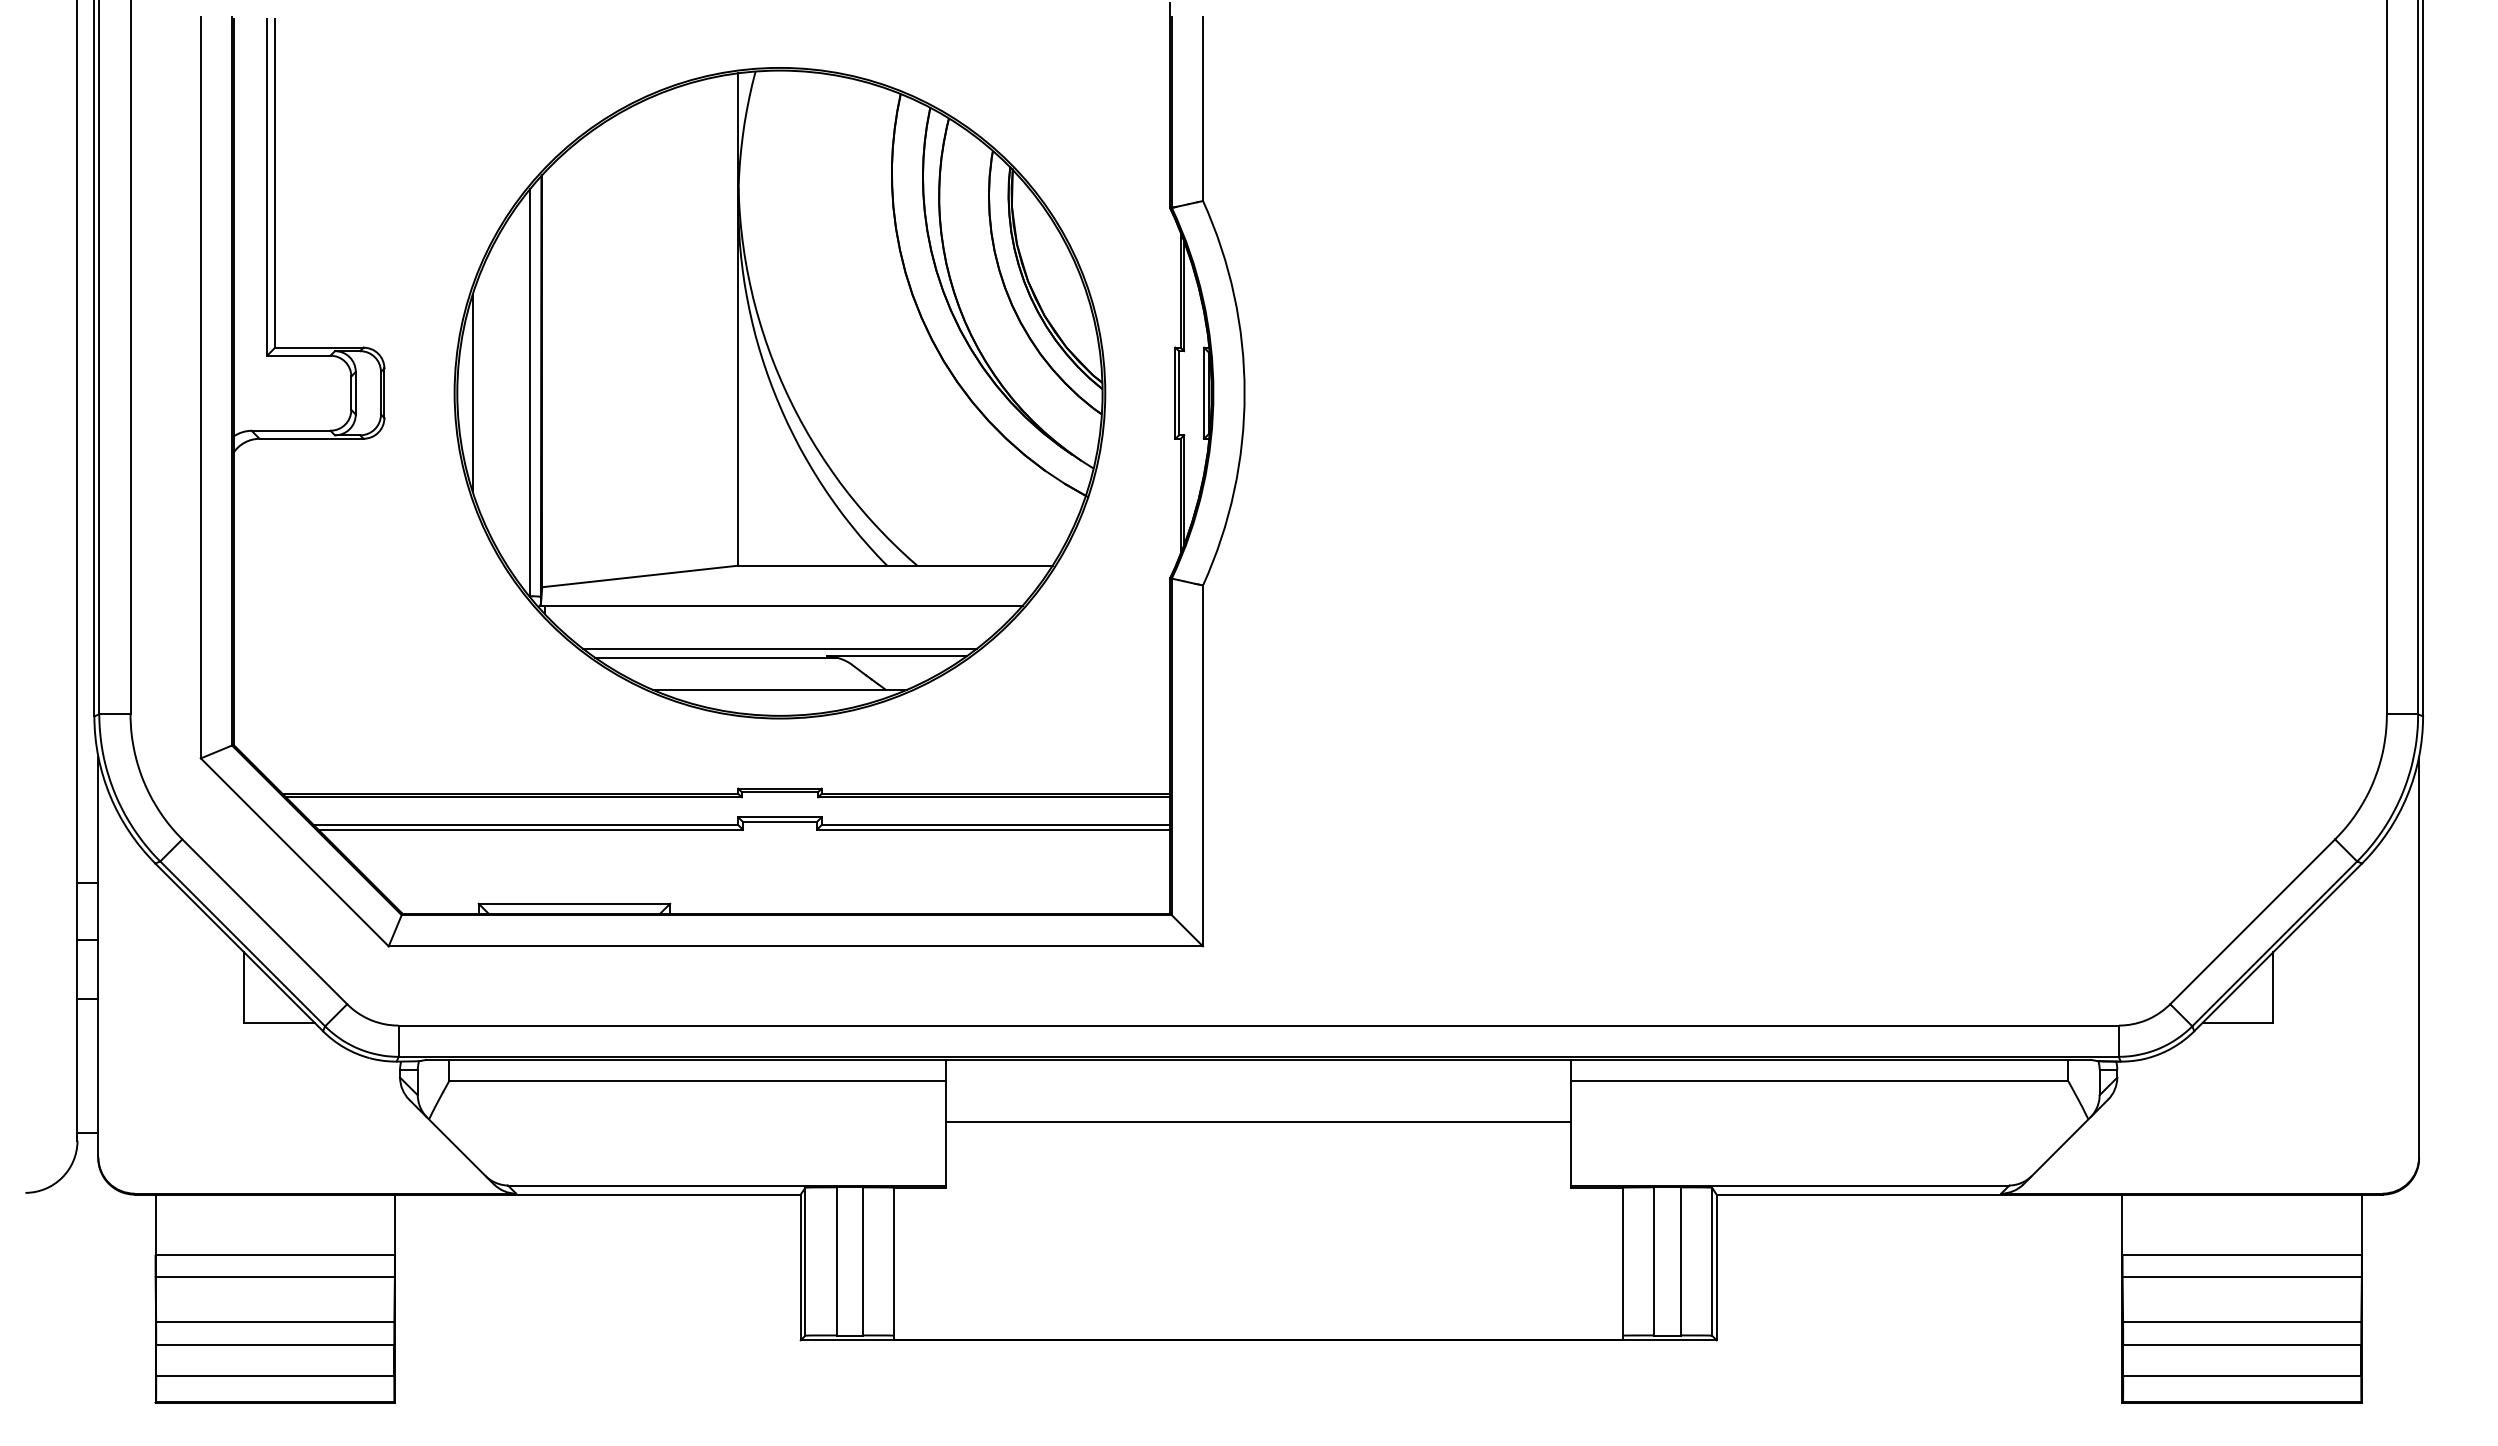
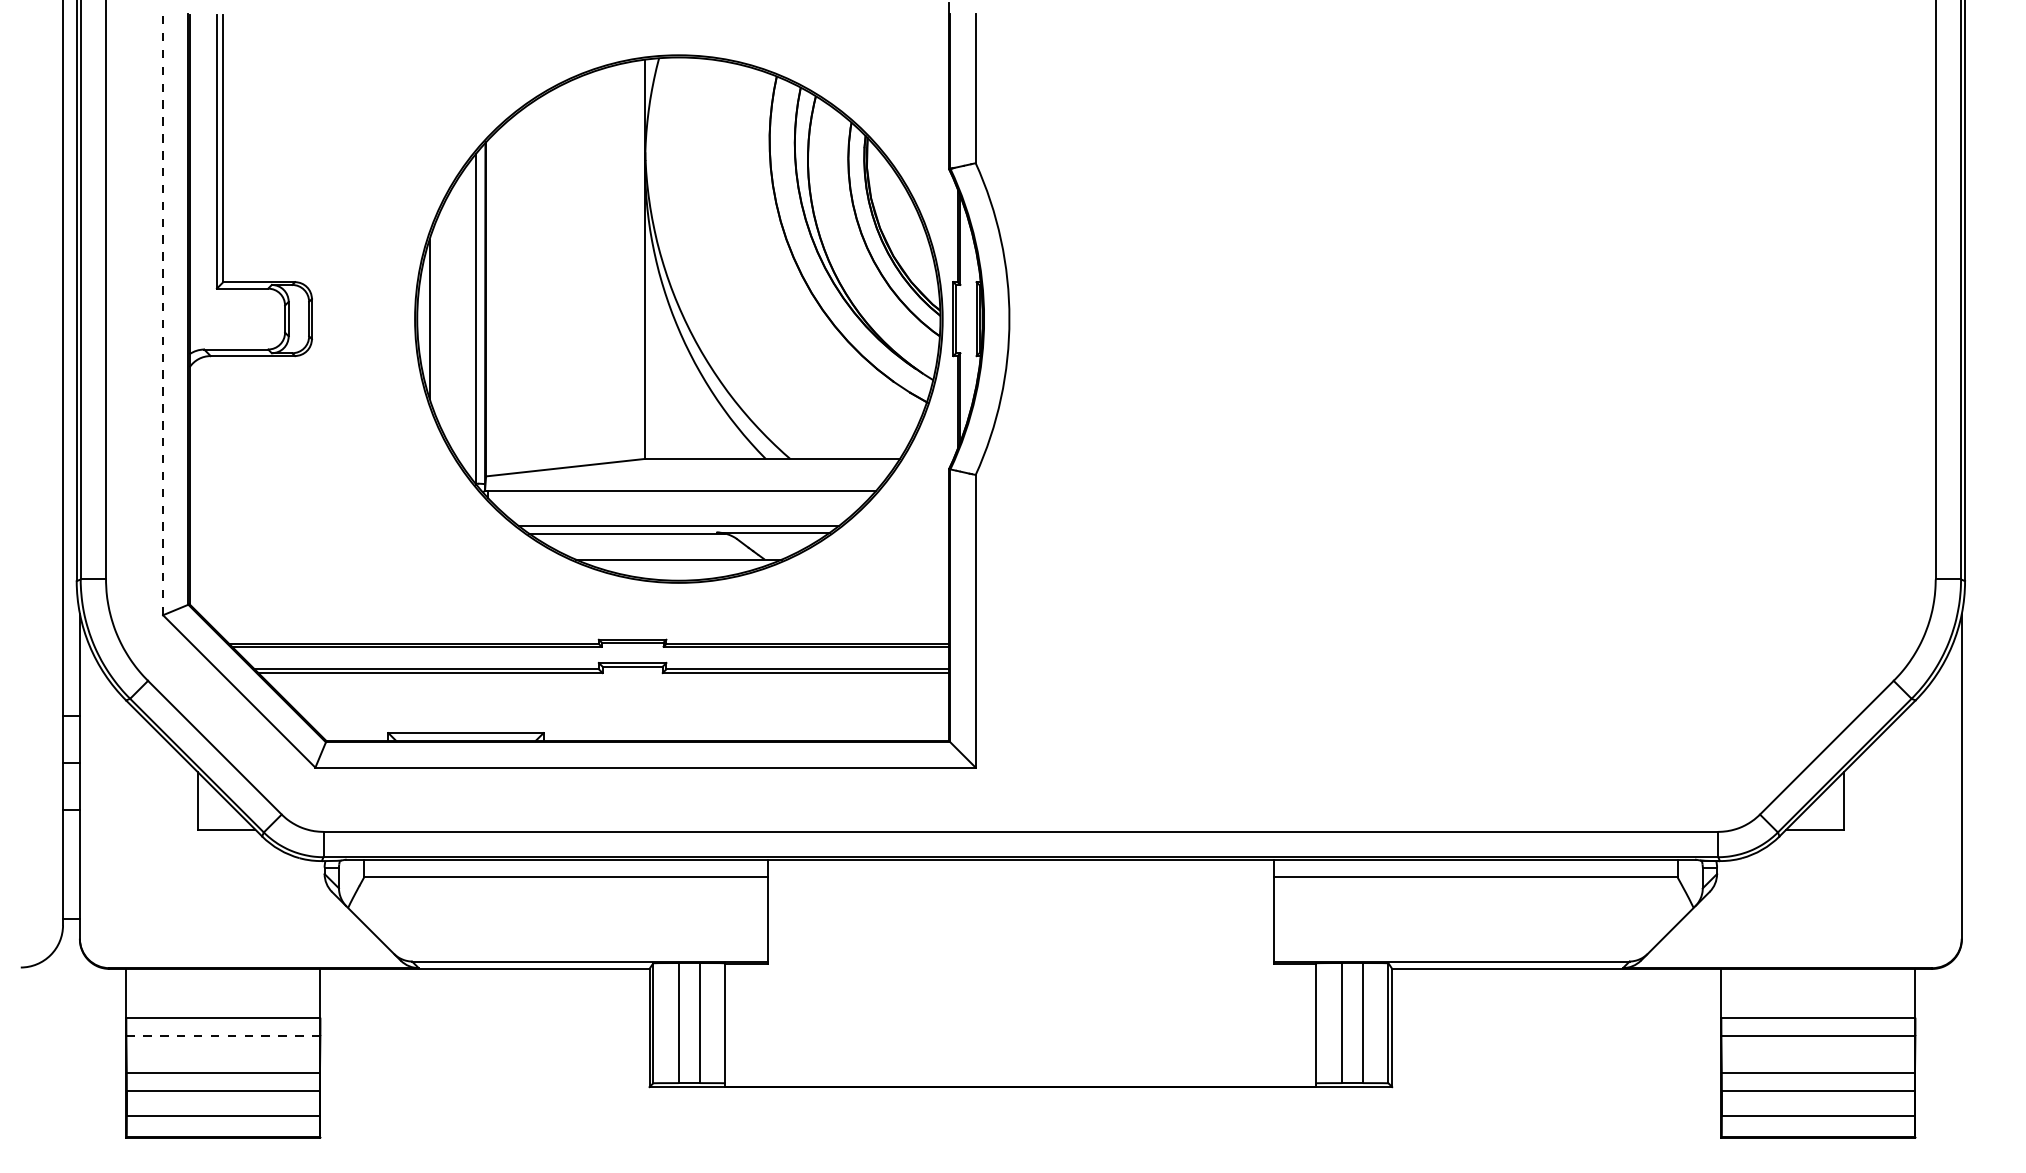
line: (200, 387) -> (162, 314), solid -> dashed
part: (779, 393) -> (678, 319), moved
line: (1258, 1121) -> (1020, 909), removed
line: (275, 1277) -> (223, 1036), solid -> dashed

